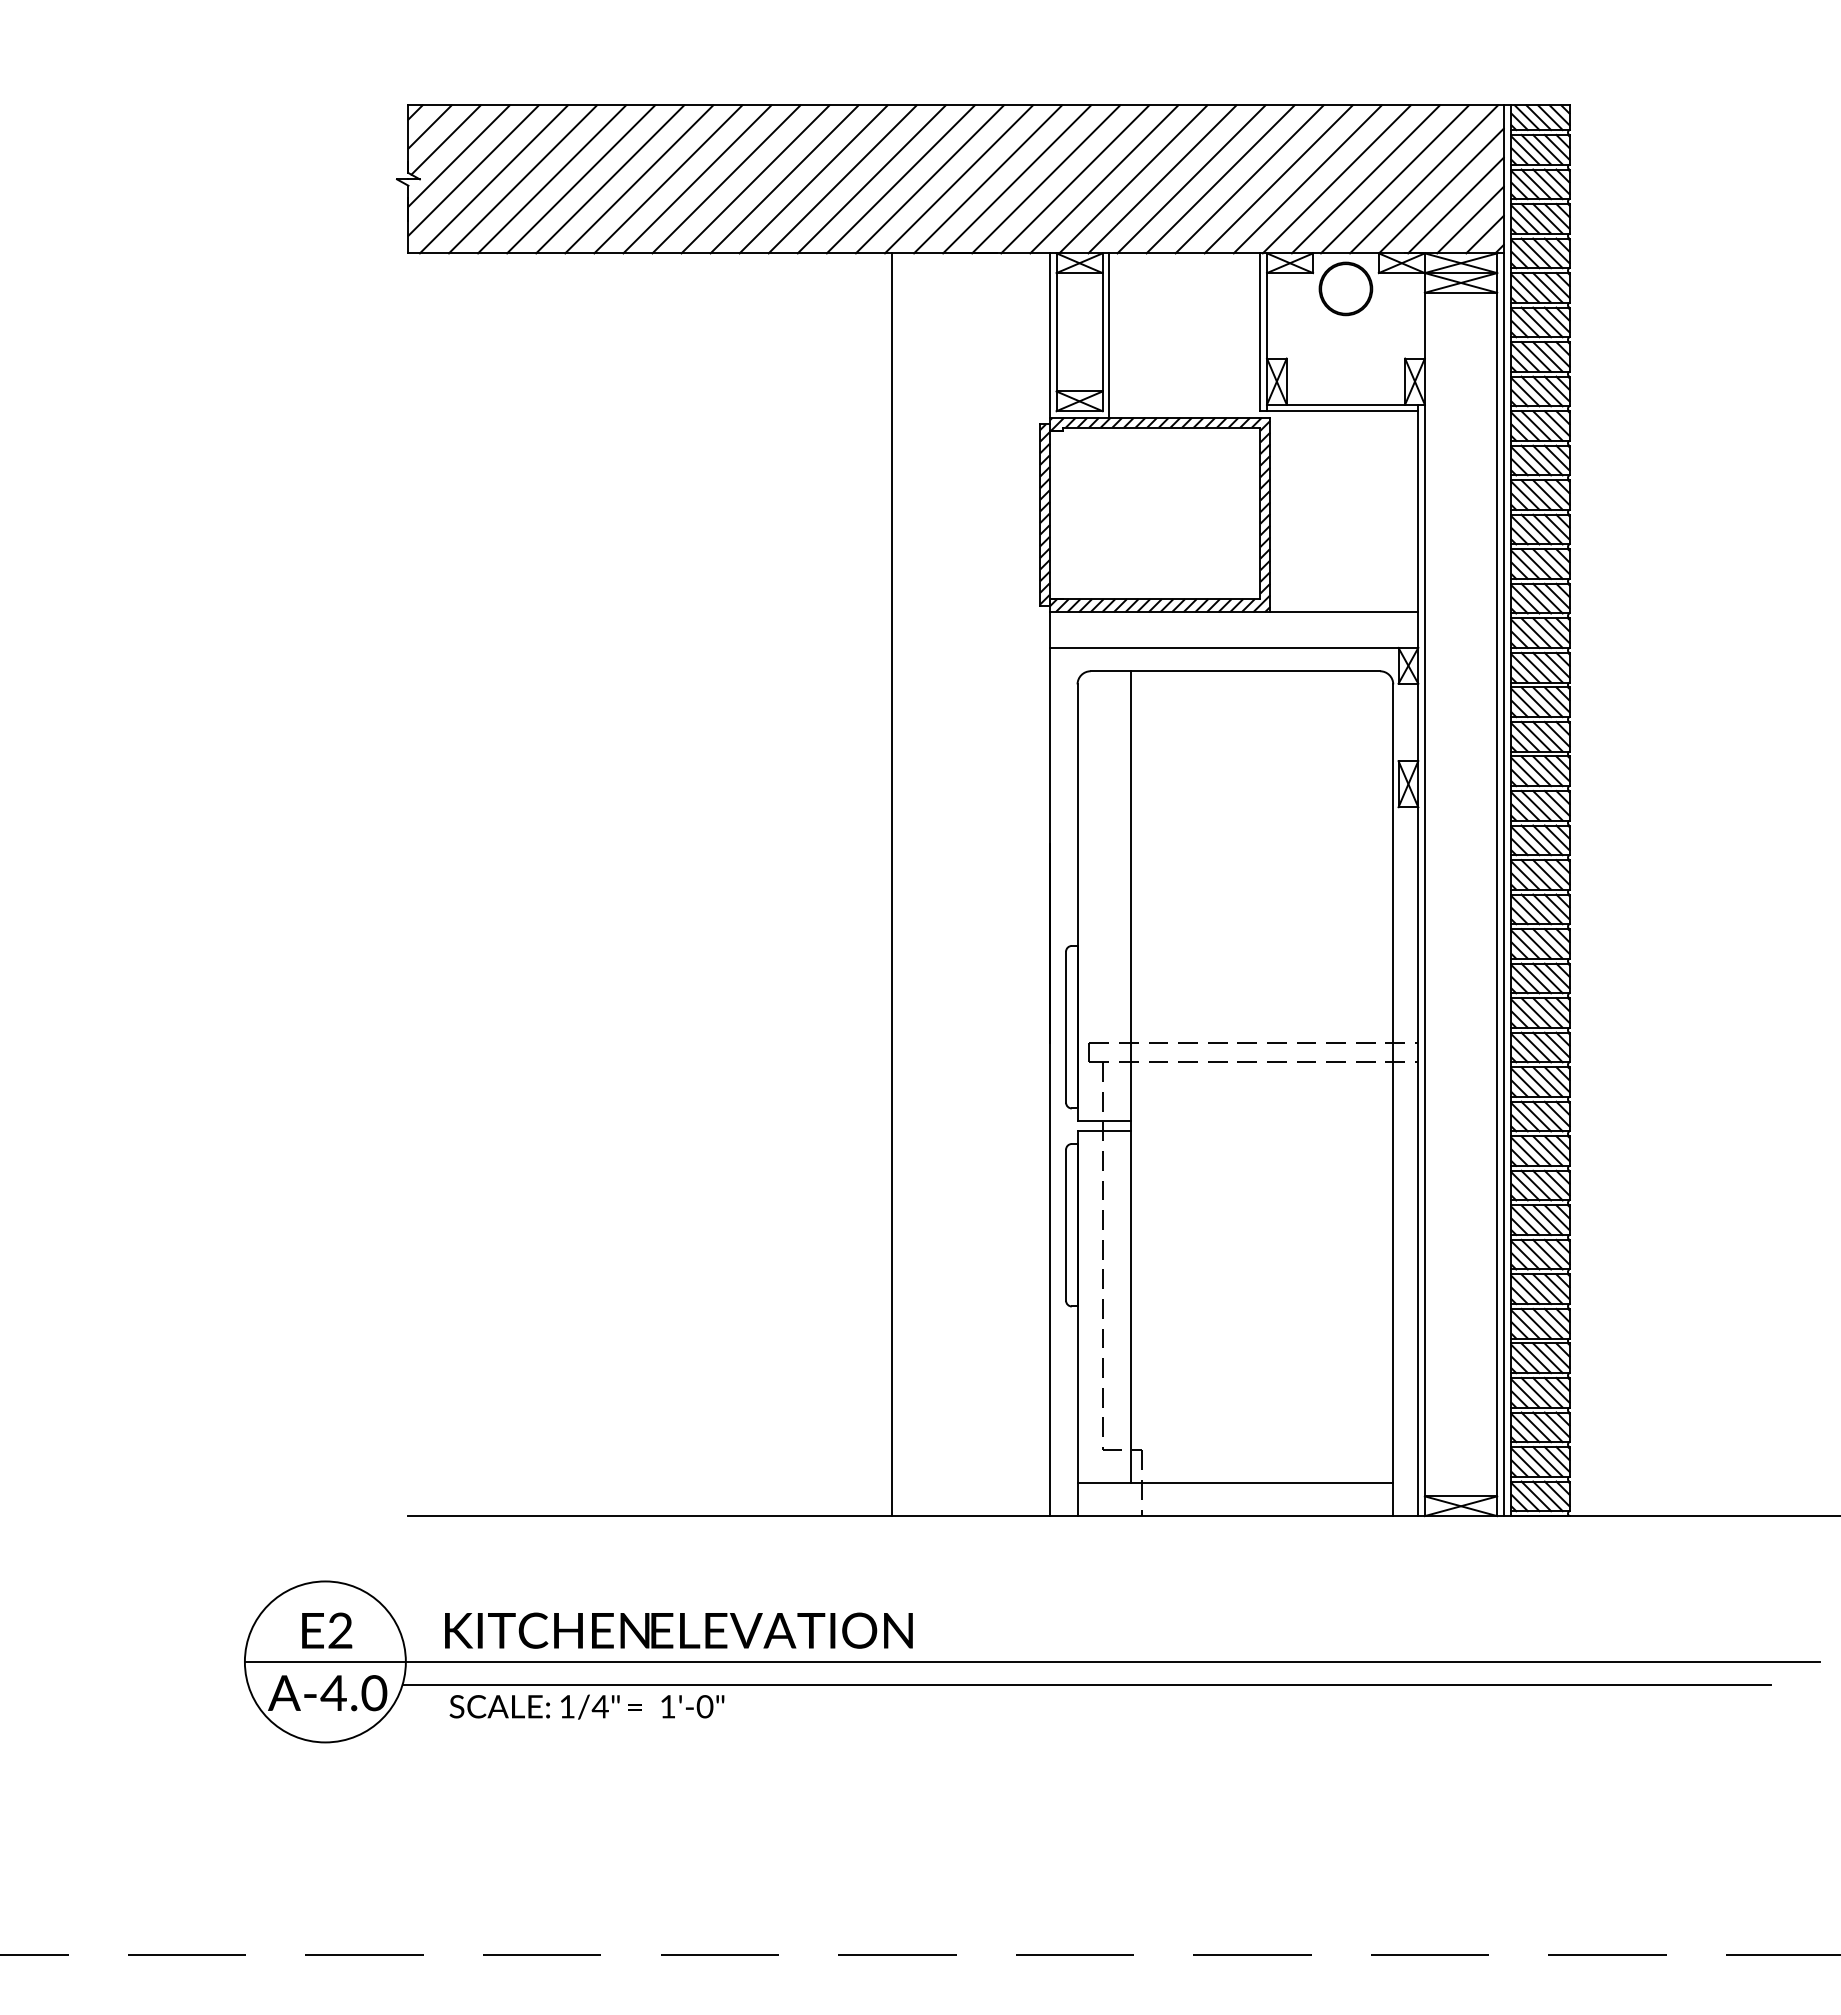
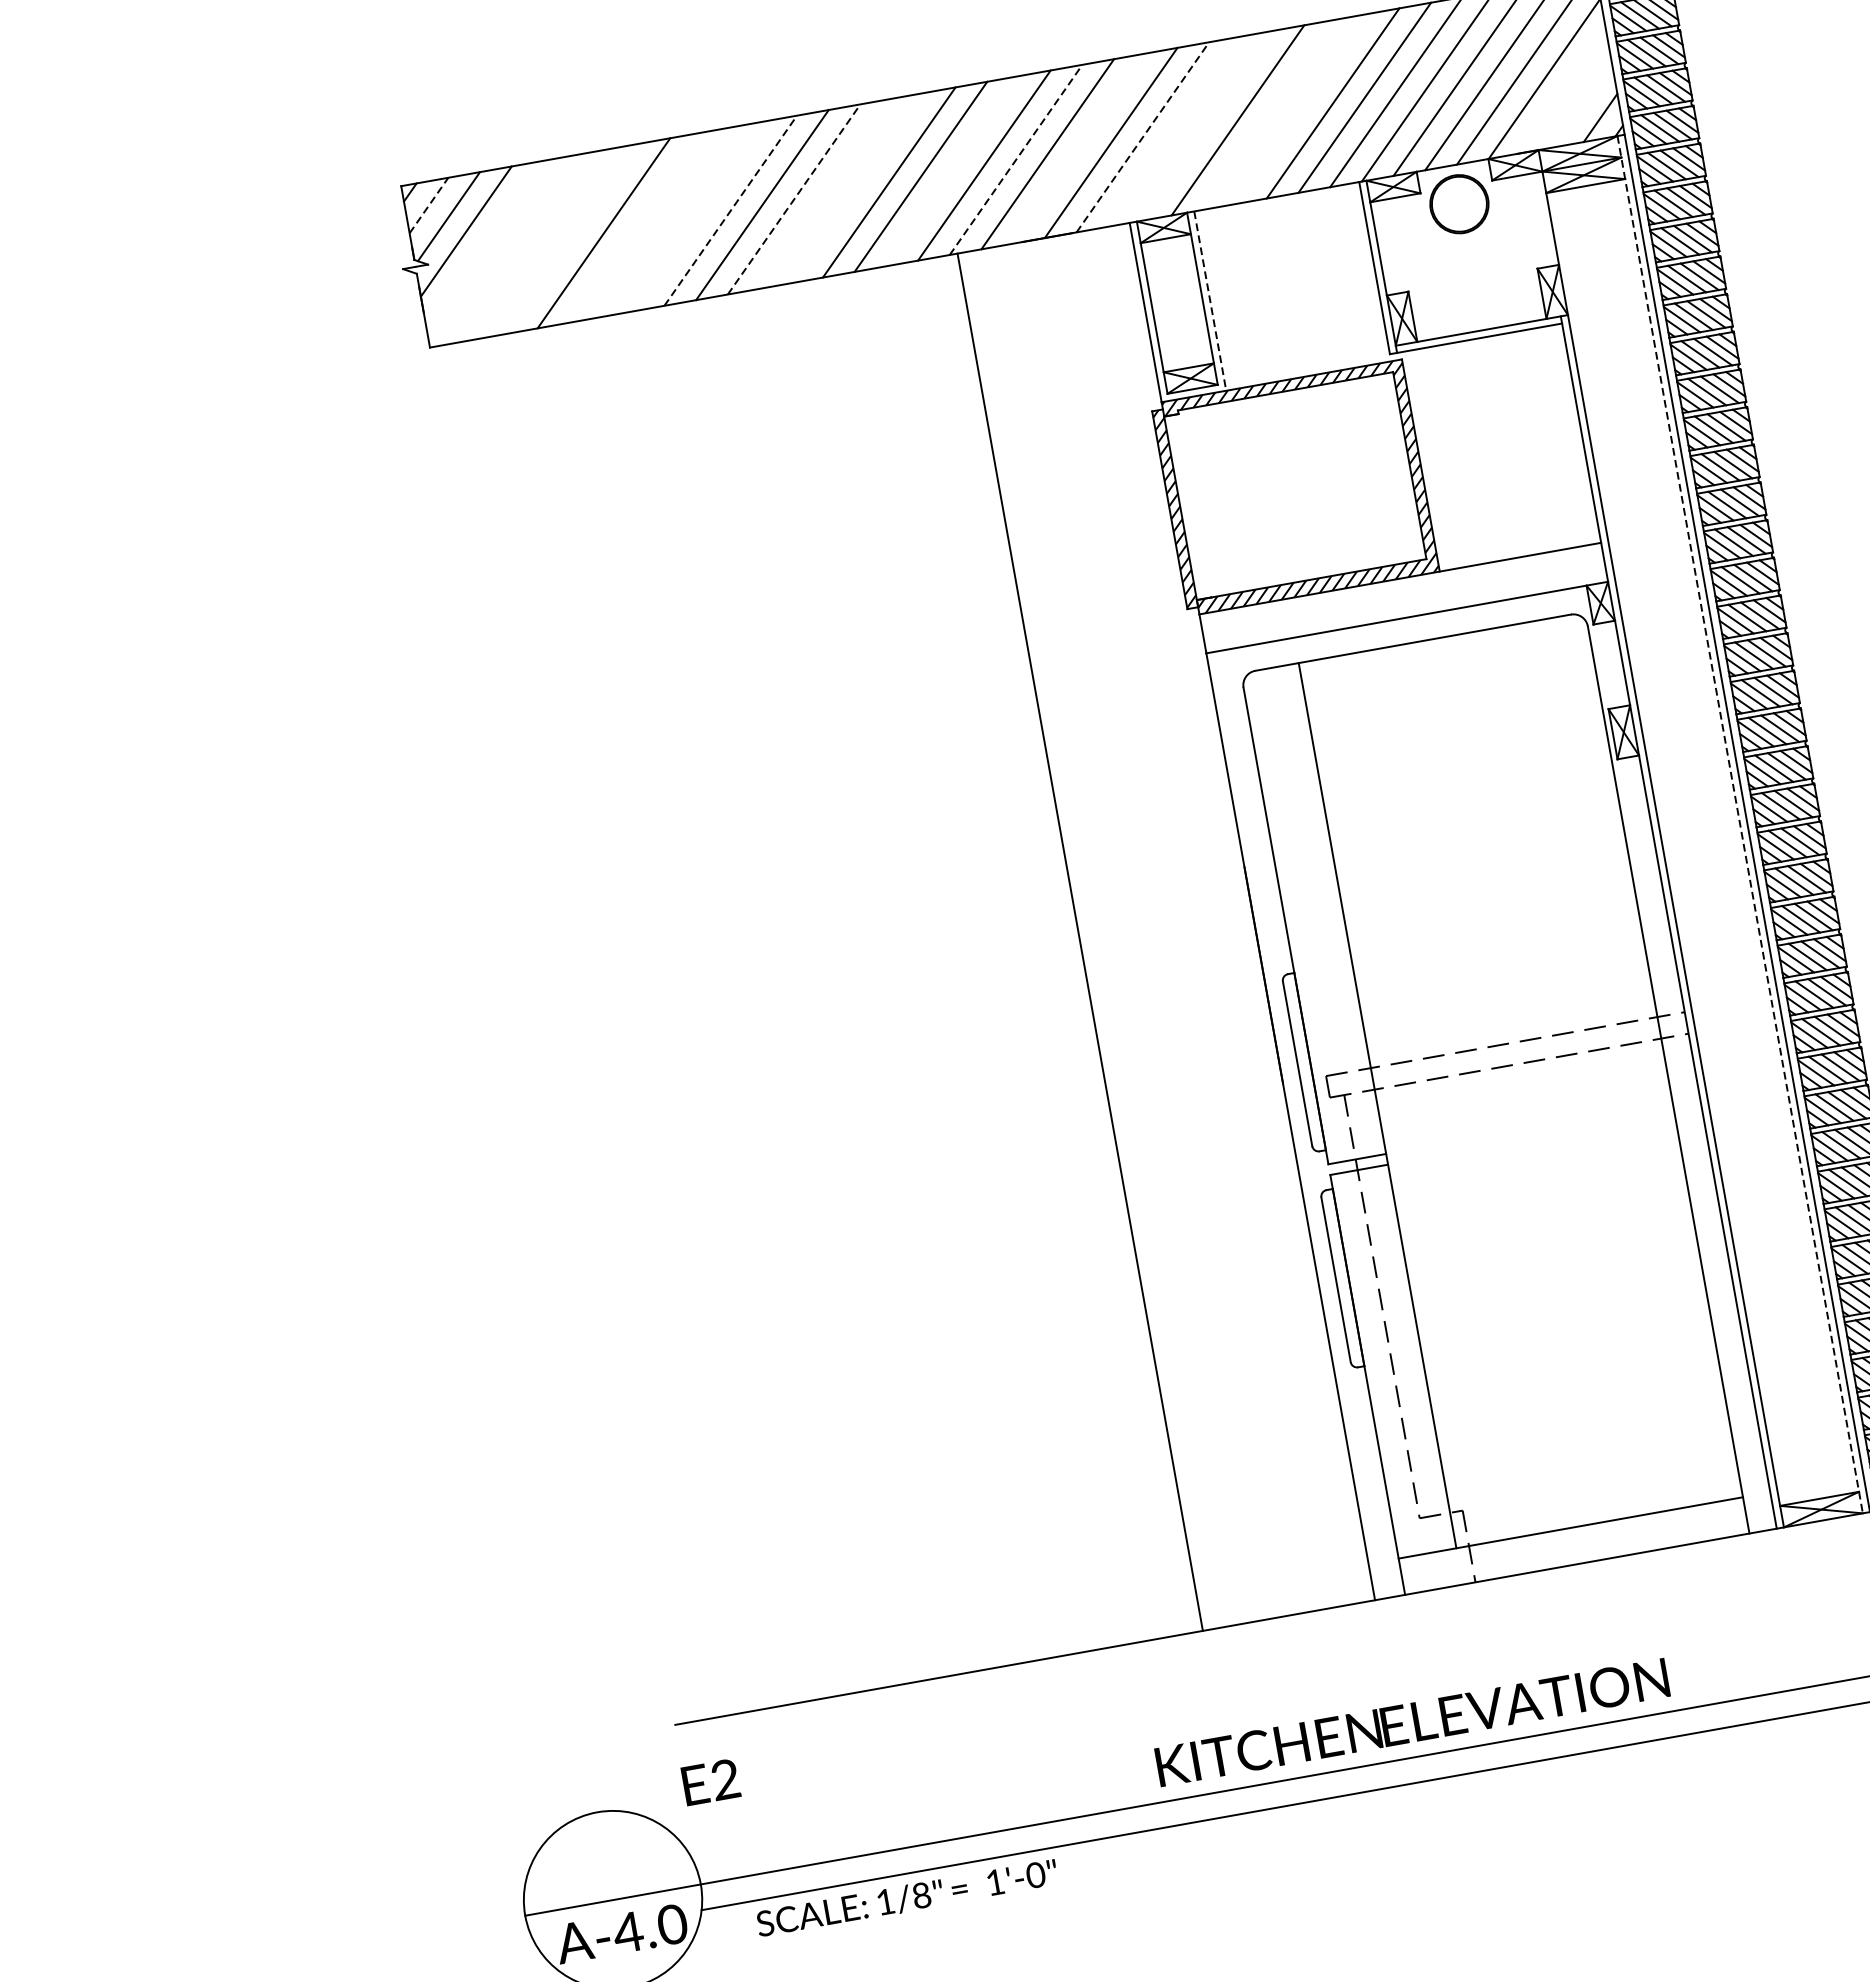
line: (430, 127) -> (429, 206), solid -> dashed
line: (473, 170) -> (484, 244), removed
line: (493, 179) -> (508, 250), removed
line: (522, 179) -> (540, 244), removed
line: (552, 179) -> (572, 239), removed
line: (610, 179) -> (636, 227), removed
line: (639, 179) -> (667, 222), removed
line: (668, 179) -> (699, 216), removed
line: (697, 179) -> (730, 210), solid -> dashed
line: (755, 179) -> (794, 199), solid -> dashed
line: (784, 179) -> (825, 193), removed
line: (813, 179) -> (857, 188), removed
line: (900, 179) -> (952, 171), removed
line: (958, 179) -> (1015, 160), solid -> dashed
line: (1017, 179) -> (1079, 148), removed
line: (1075, 179) -> (1143, 137), solid -> dashed
line: (1104, 179) -> (1174, 131), removed
line: (1133, 179) -> (1206, 126), removed
line: (1191, 179) -> (1269, 114), removed
line: (1220, 179) -> (1301, 109), removed
line: (1455, 205) -> (1562, 91), removed
line: (1470, 219) -> (1581, 104), removed
line: (1109, 336) -> (1210, 302), solid -> dashed
line: (1497, 885) -> (1740, 825), solid -> dashed
text: (327, 1630) -> (711, 1781), moved
text: (678, 1630) -> (1412, 1722), moved
text: (599, 1706) -> (920, 1895), 1/4" -> 1/8"

